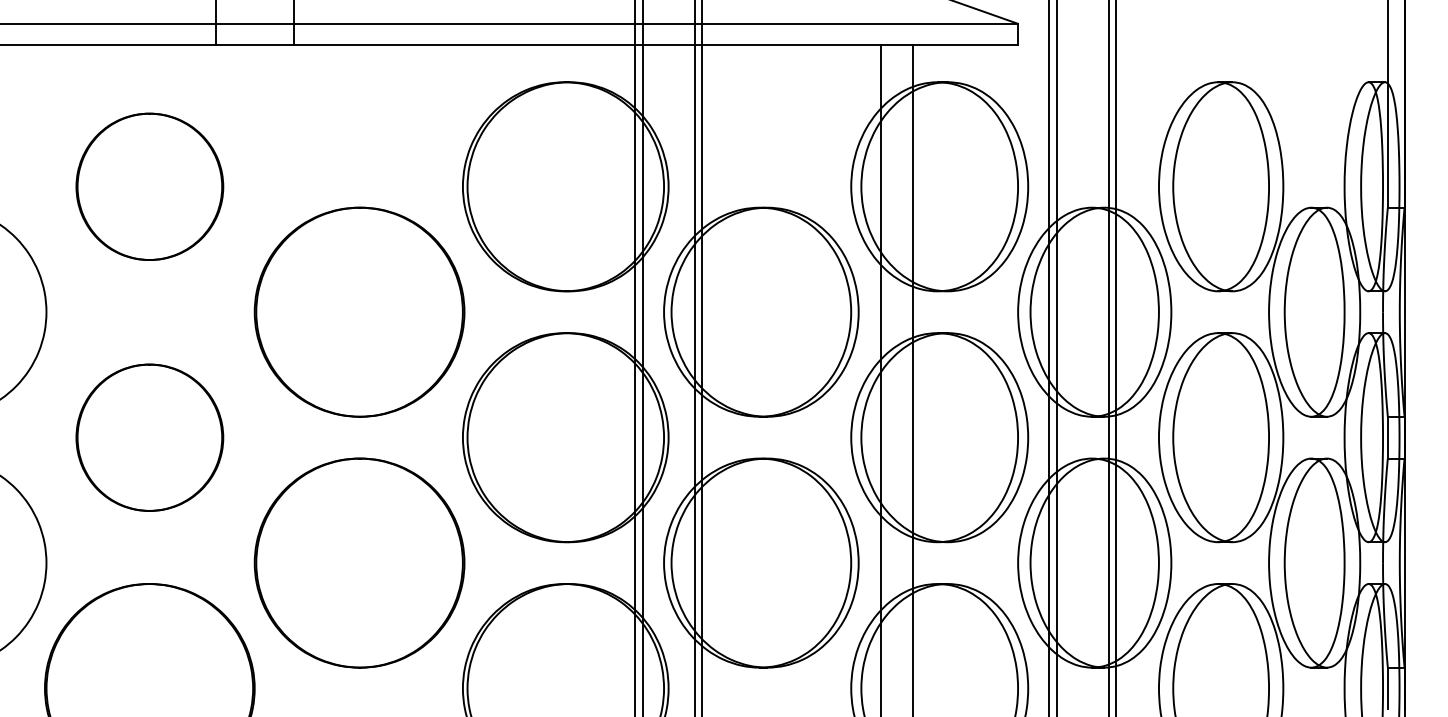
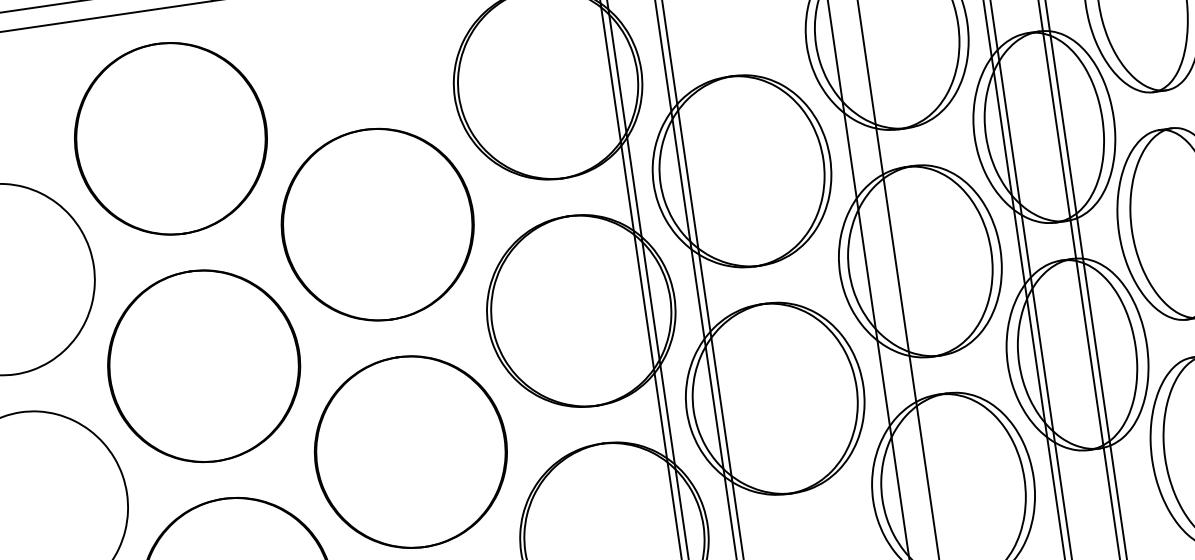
part: (149, 186) -> (170, 138), size x1.43
part: (149, 437) -> (203, 366), size x1.43

